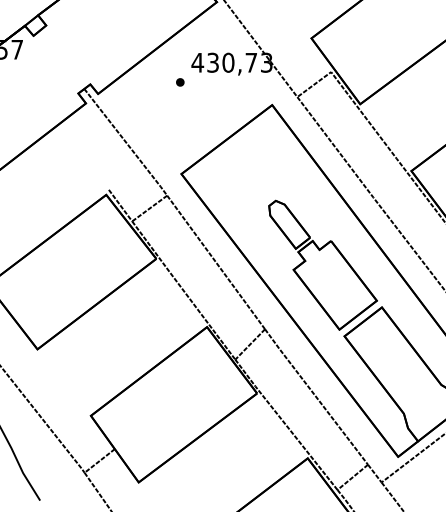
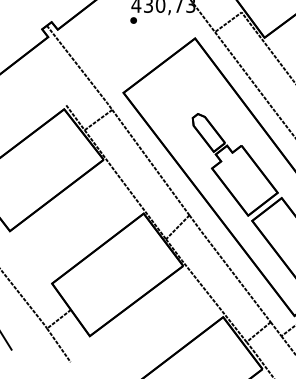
part: (180, 82) -> (133, 20), moved

